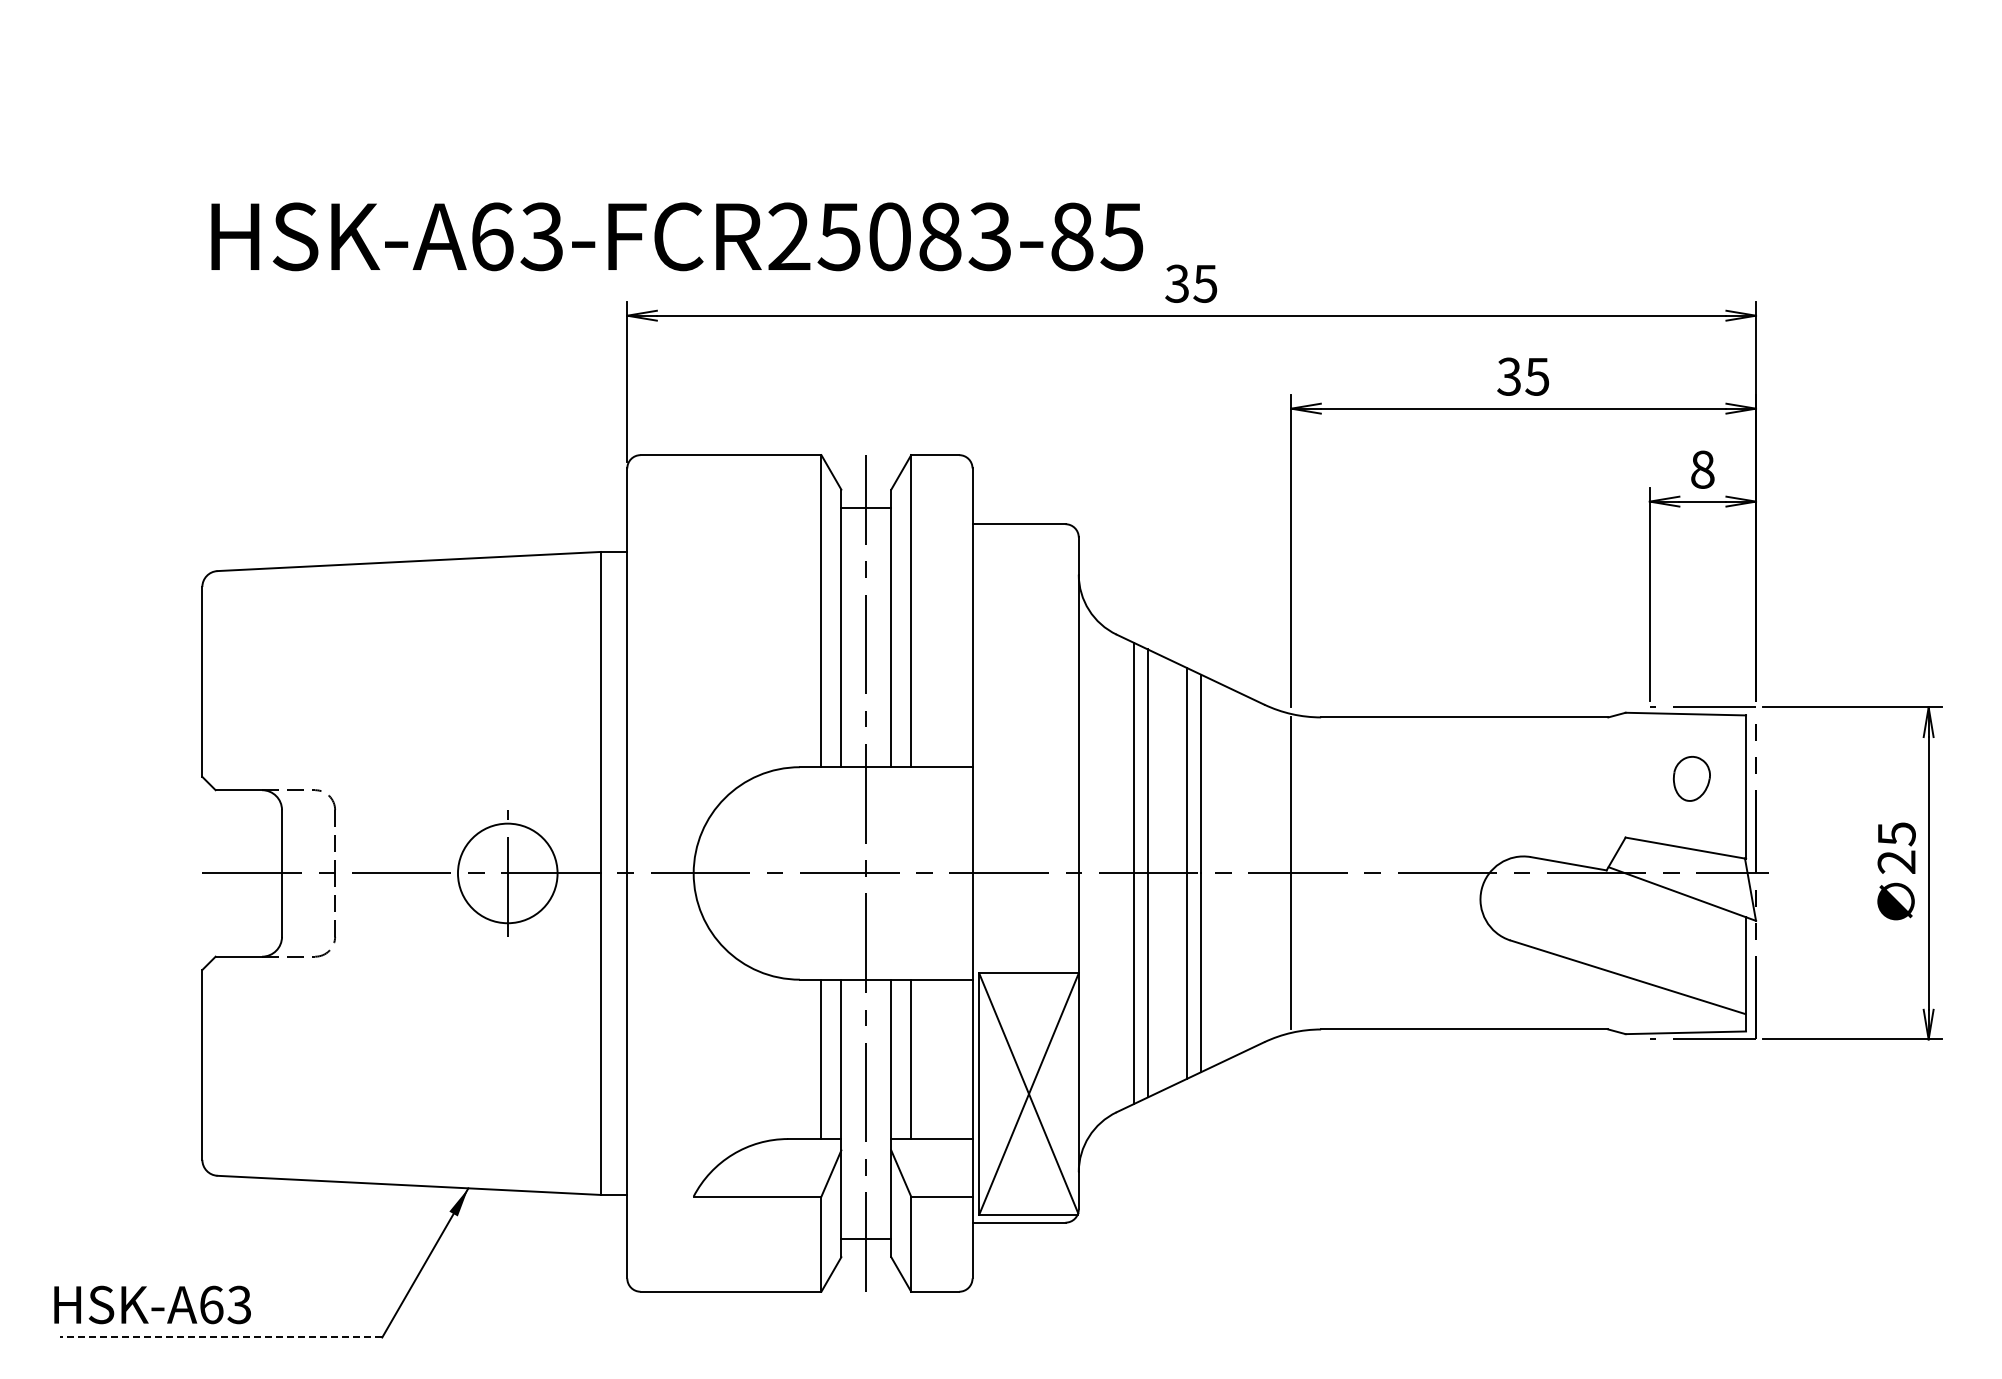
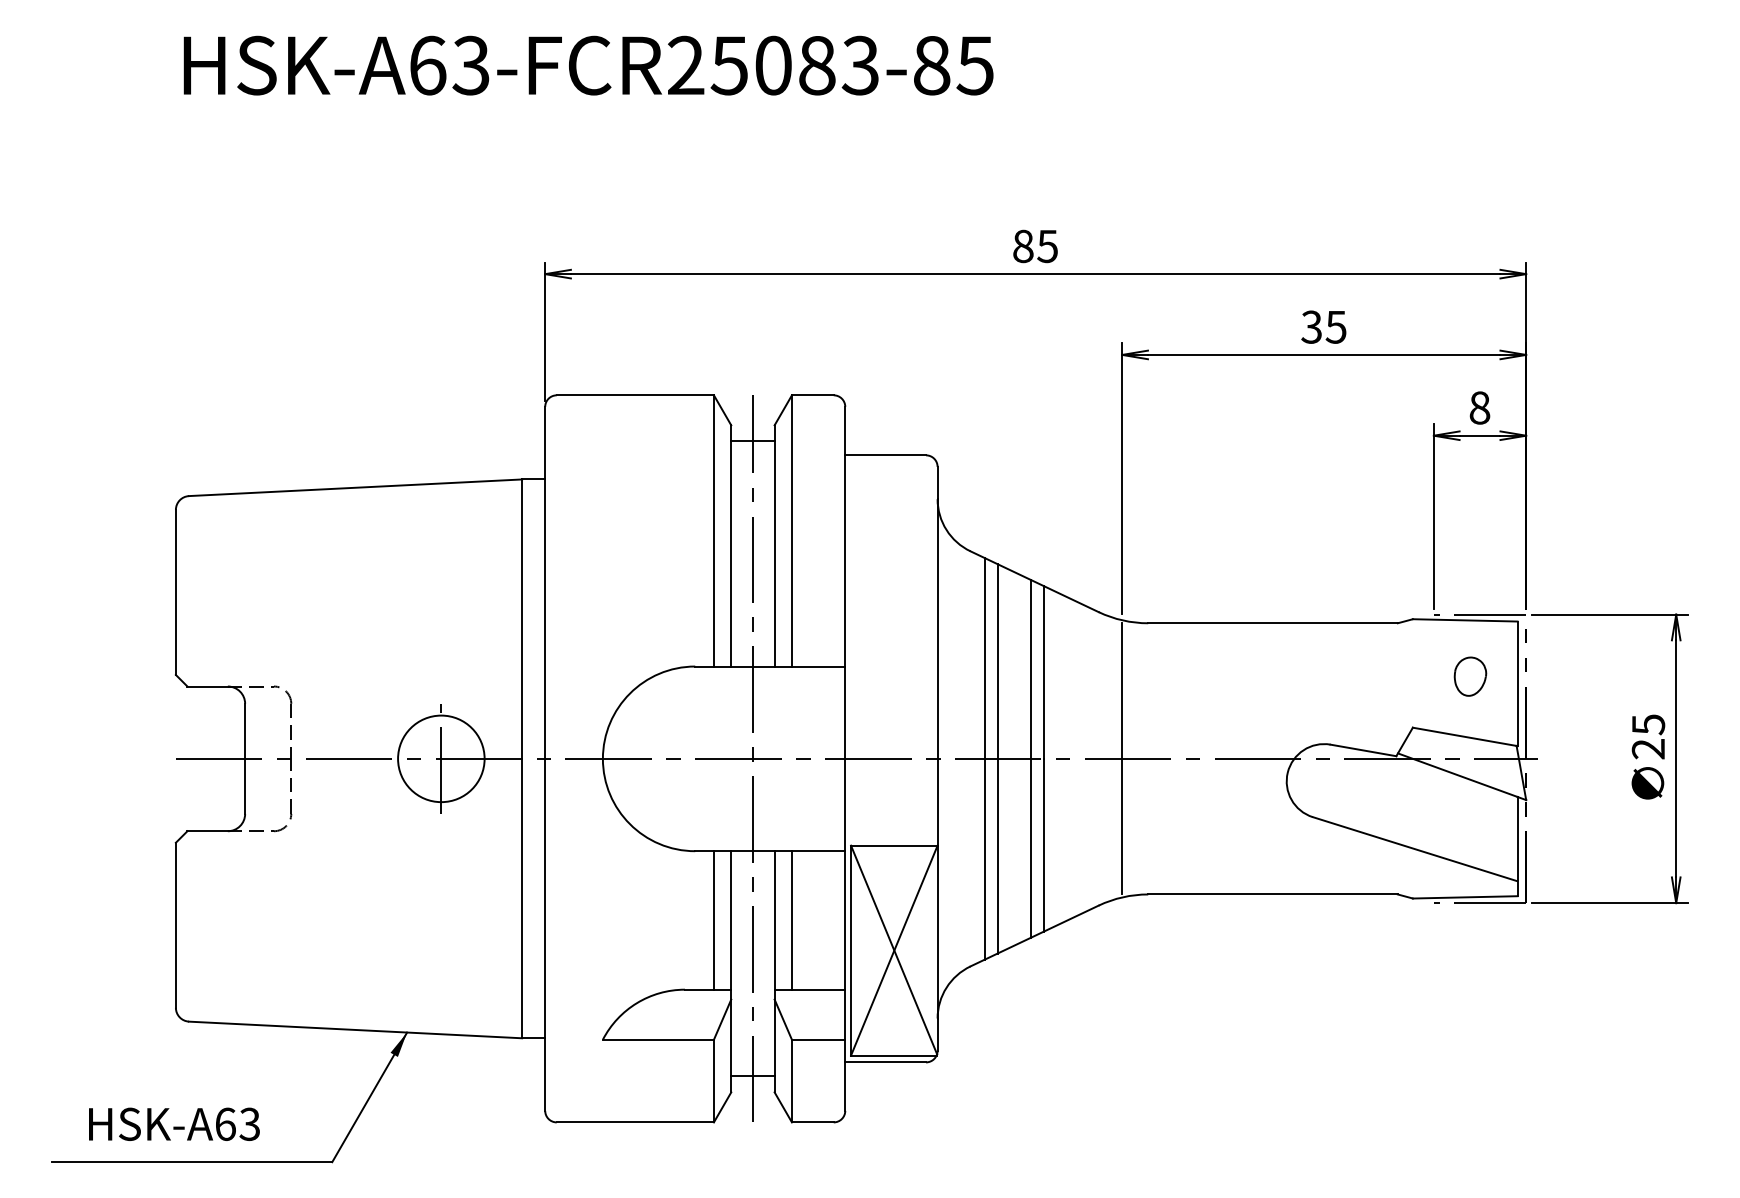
text: (677, 236) -> (588, 65), moved
text: (1177, 283) -> (1023, 246), 35 -> 85
text: (152, 1304) -> (174, 1123), moved
line: (220, 1337) -> (191, 1162), dashed -> solid

